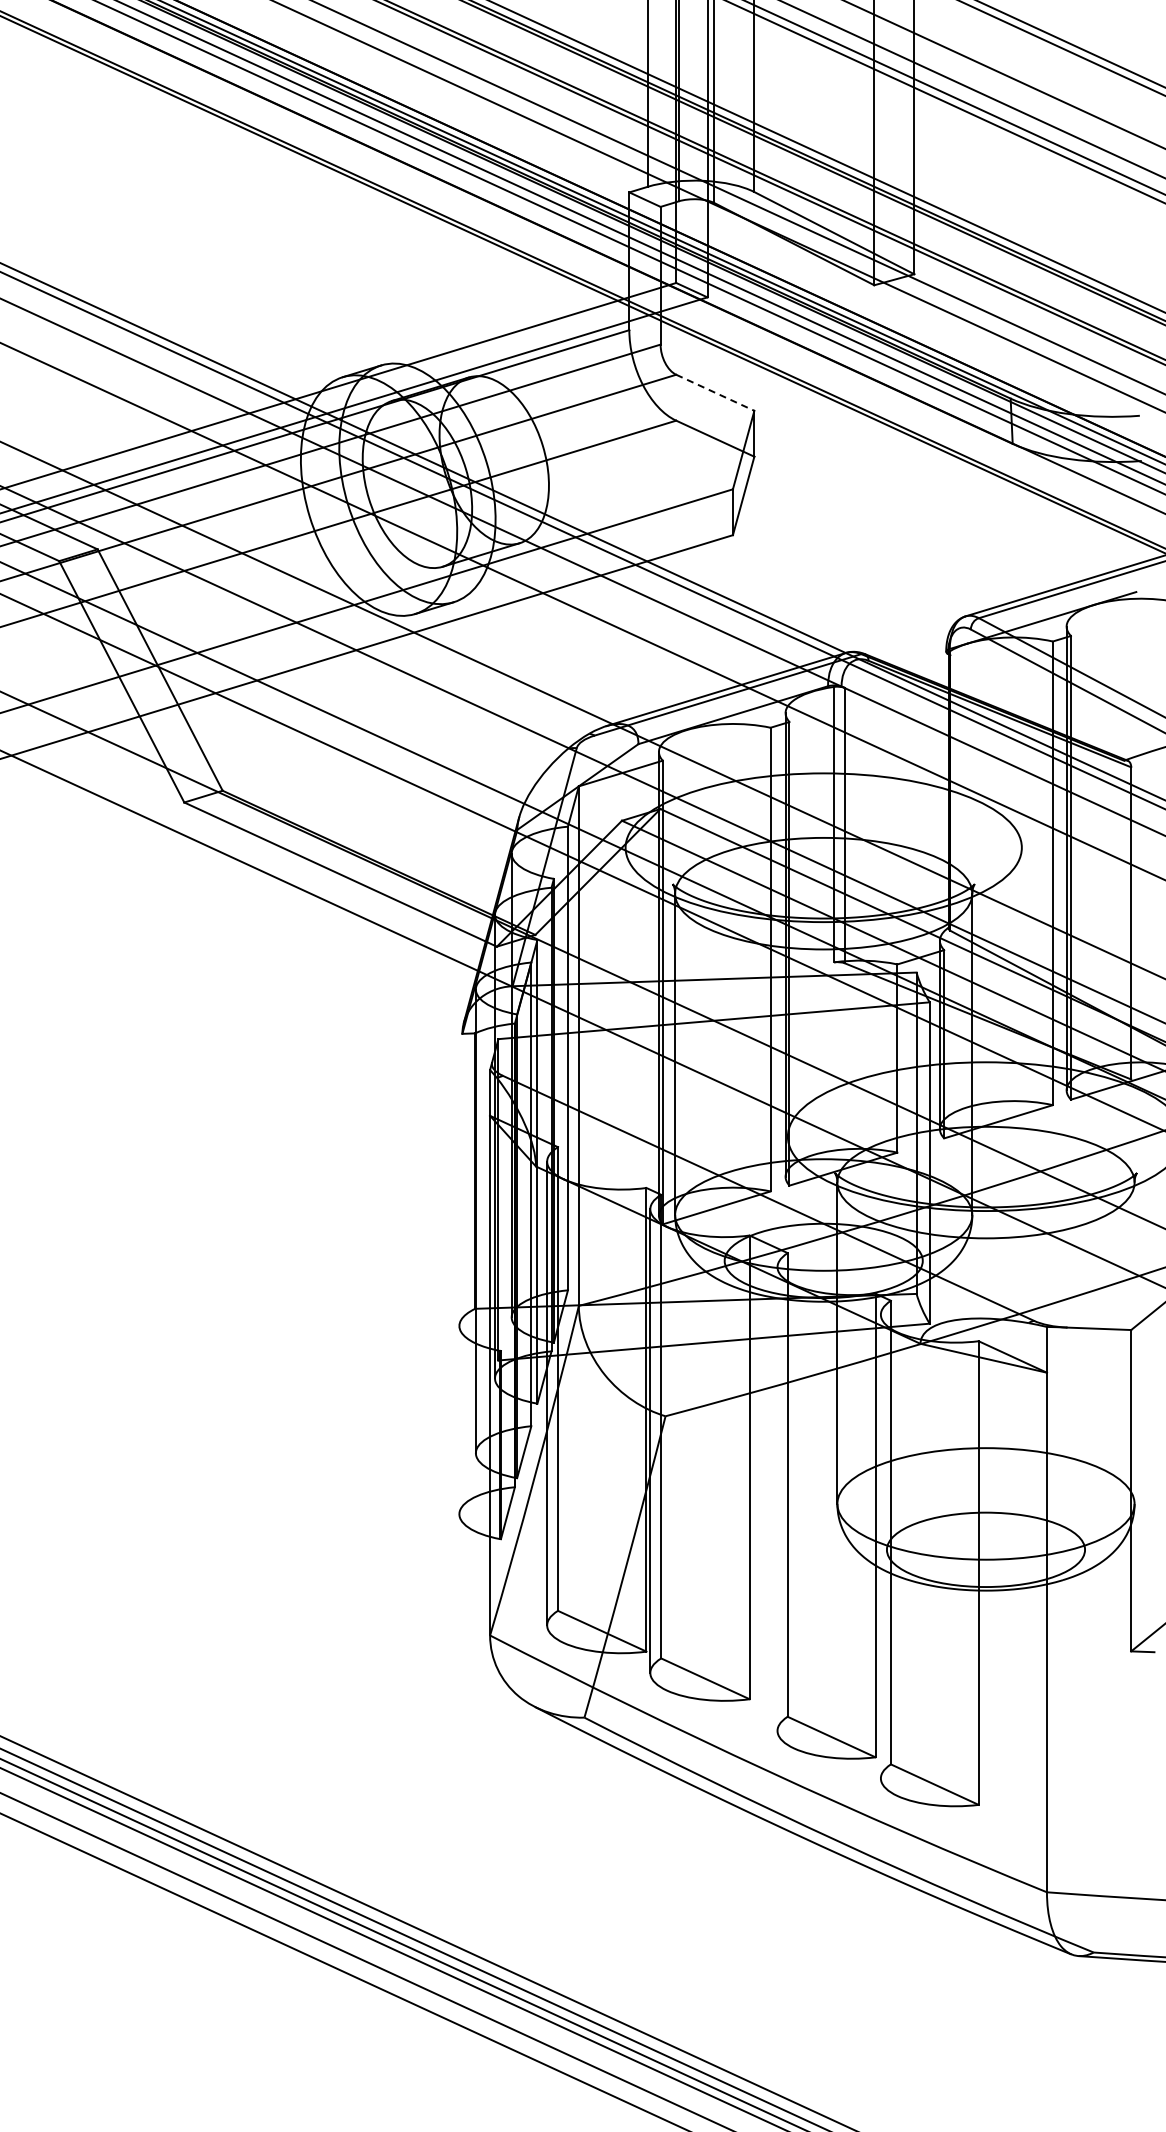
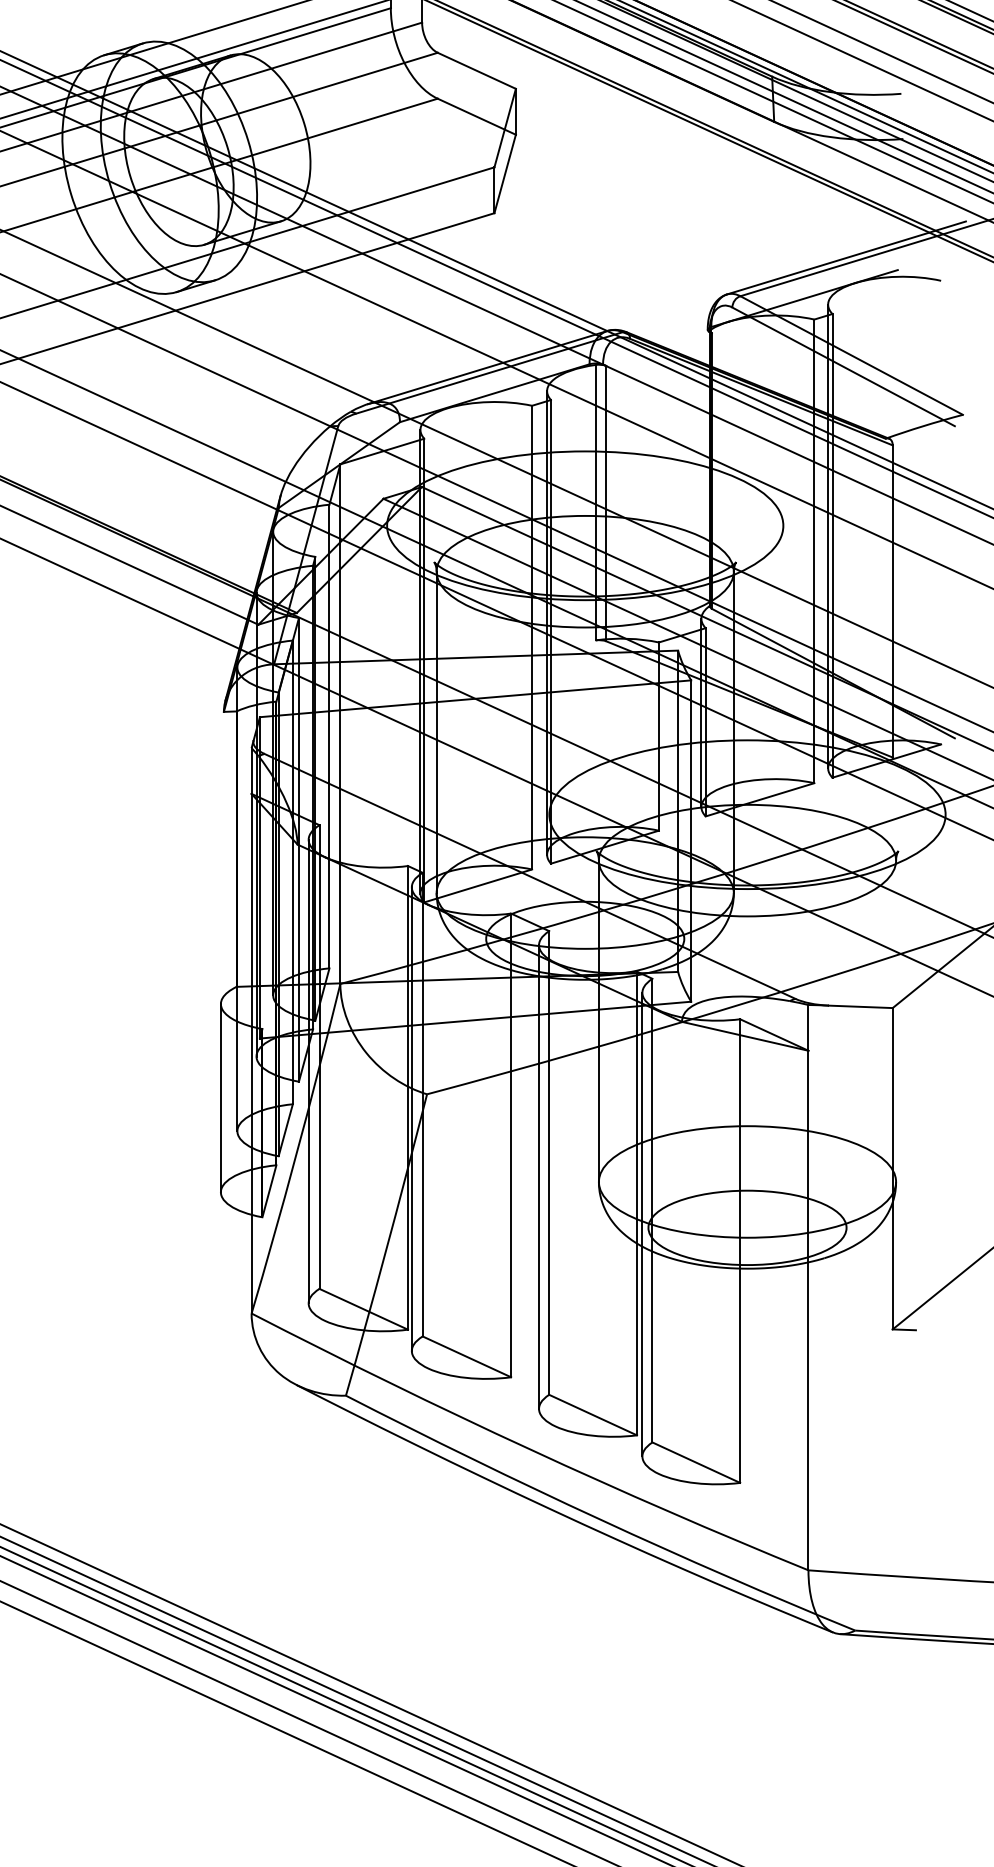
line: (715, 392) -> (477, 70), dashed -> solid
line: (459, 1420) -> (221, 1098), added
line: (777, 1498) -> (539, 1176), added
line: (880, 1546) -> (642, 1224), added

